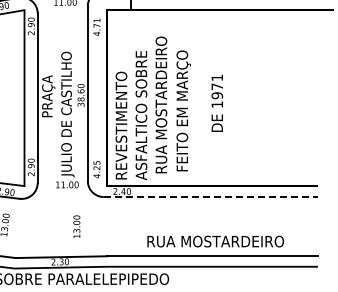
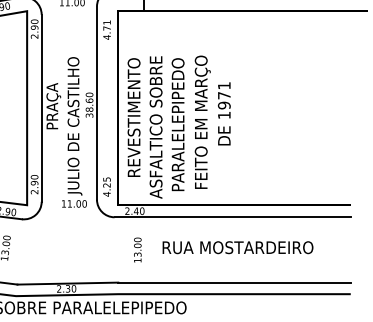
text: (217, 102) -> (224, 113), moved
text: (161, 103) -> (178, 114), RUA MOSTARDEIRO -> PARALELEPIPEDO
text: (121, 125) -> (134, 117), moved
line: (211, 197) -> (233, 217), dashed -> solid
text: (76, 226) -> (137, 249), moved
text: (215, 241) -> (237, 247), moved

